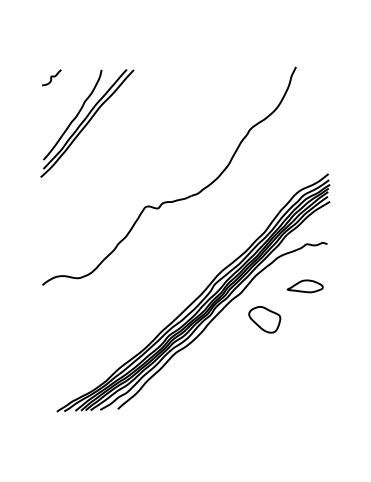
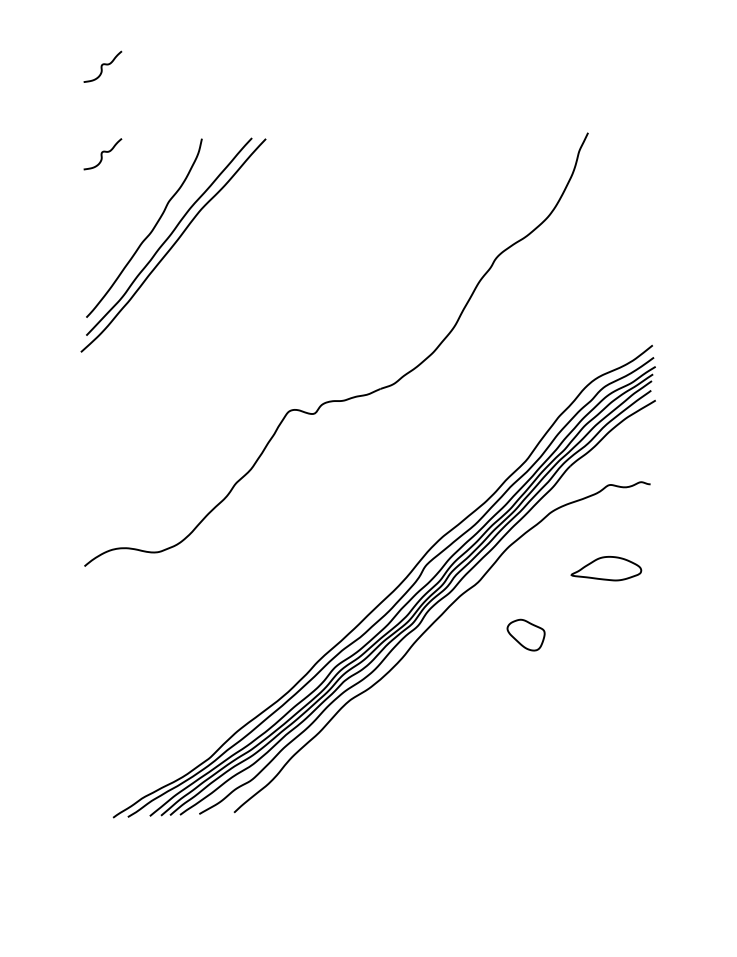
curve: (51, 33) -> (102, 66), added
part: (264, 319) -> (525, 634), size x0.6

